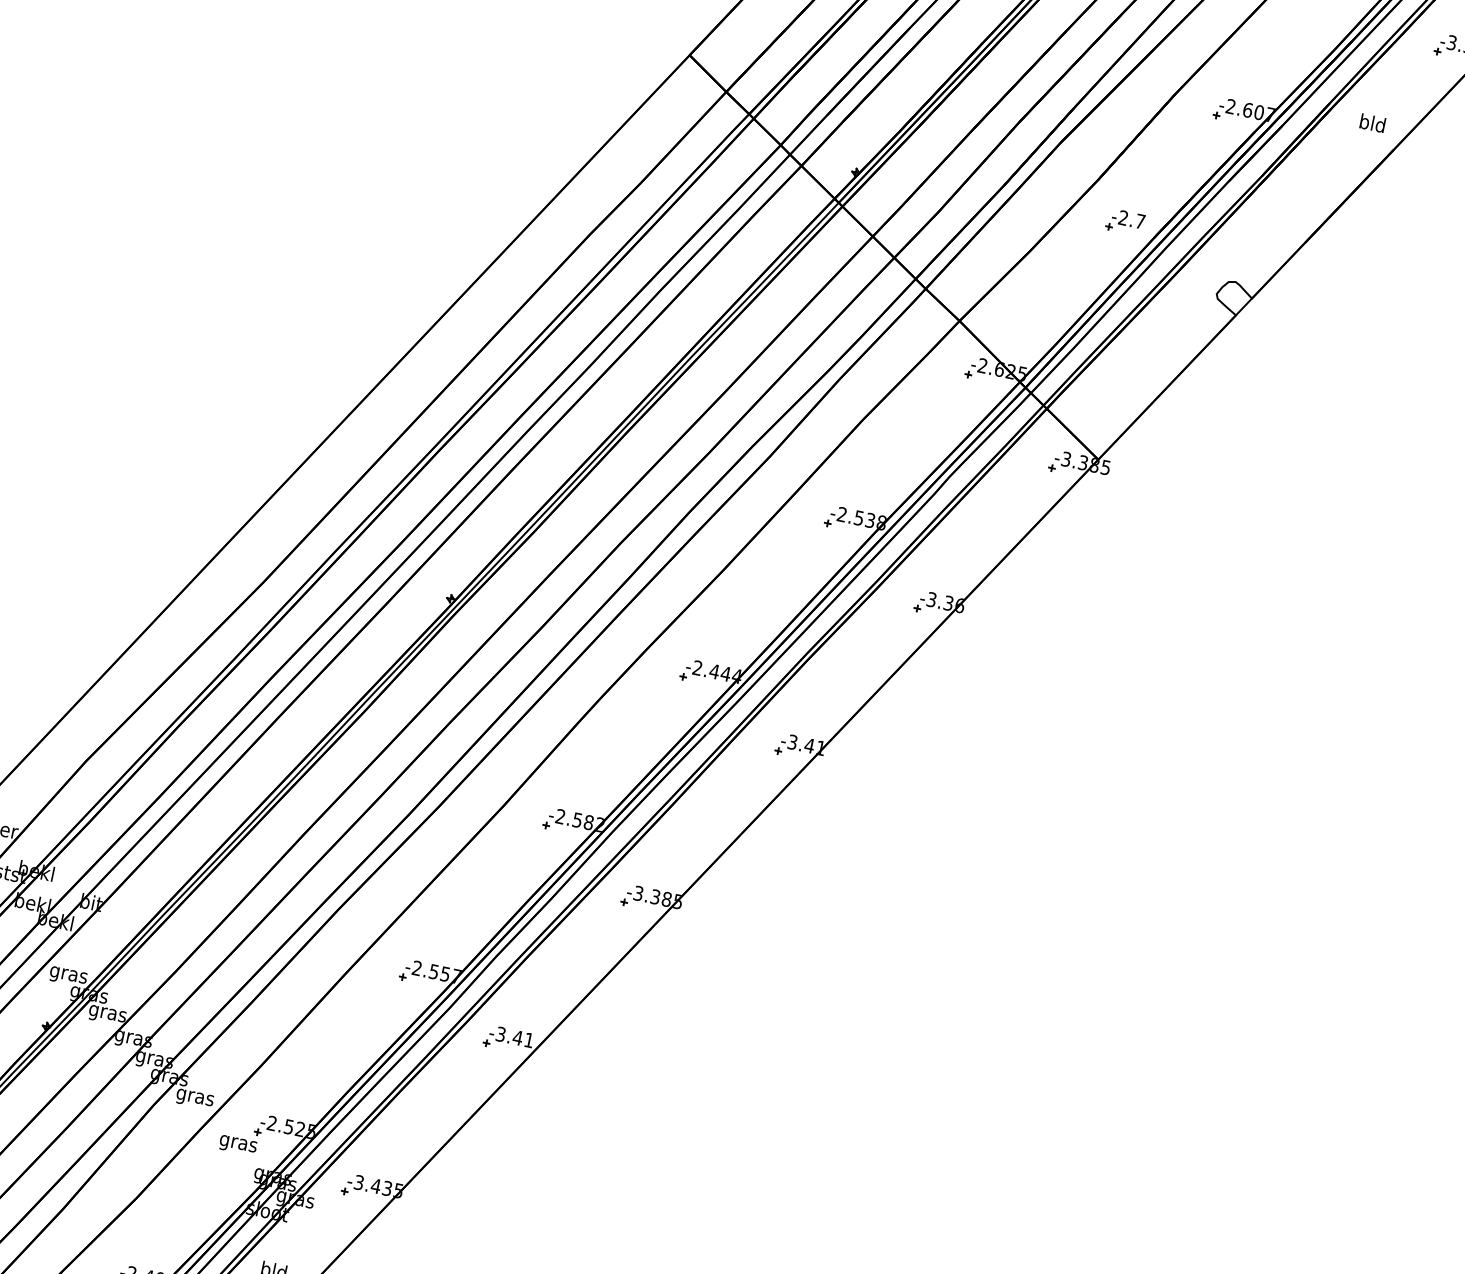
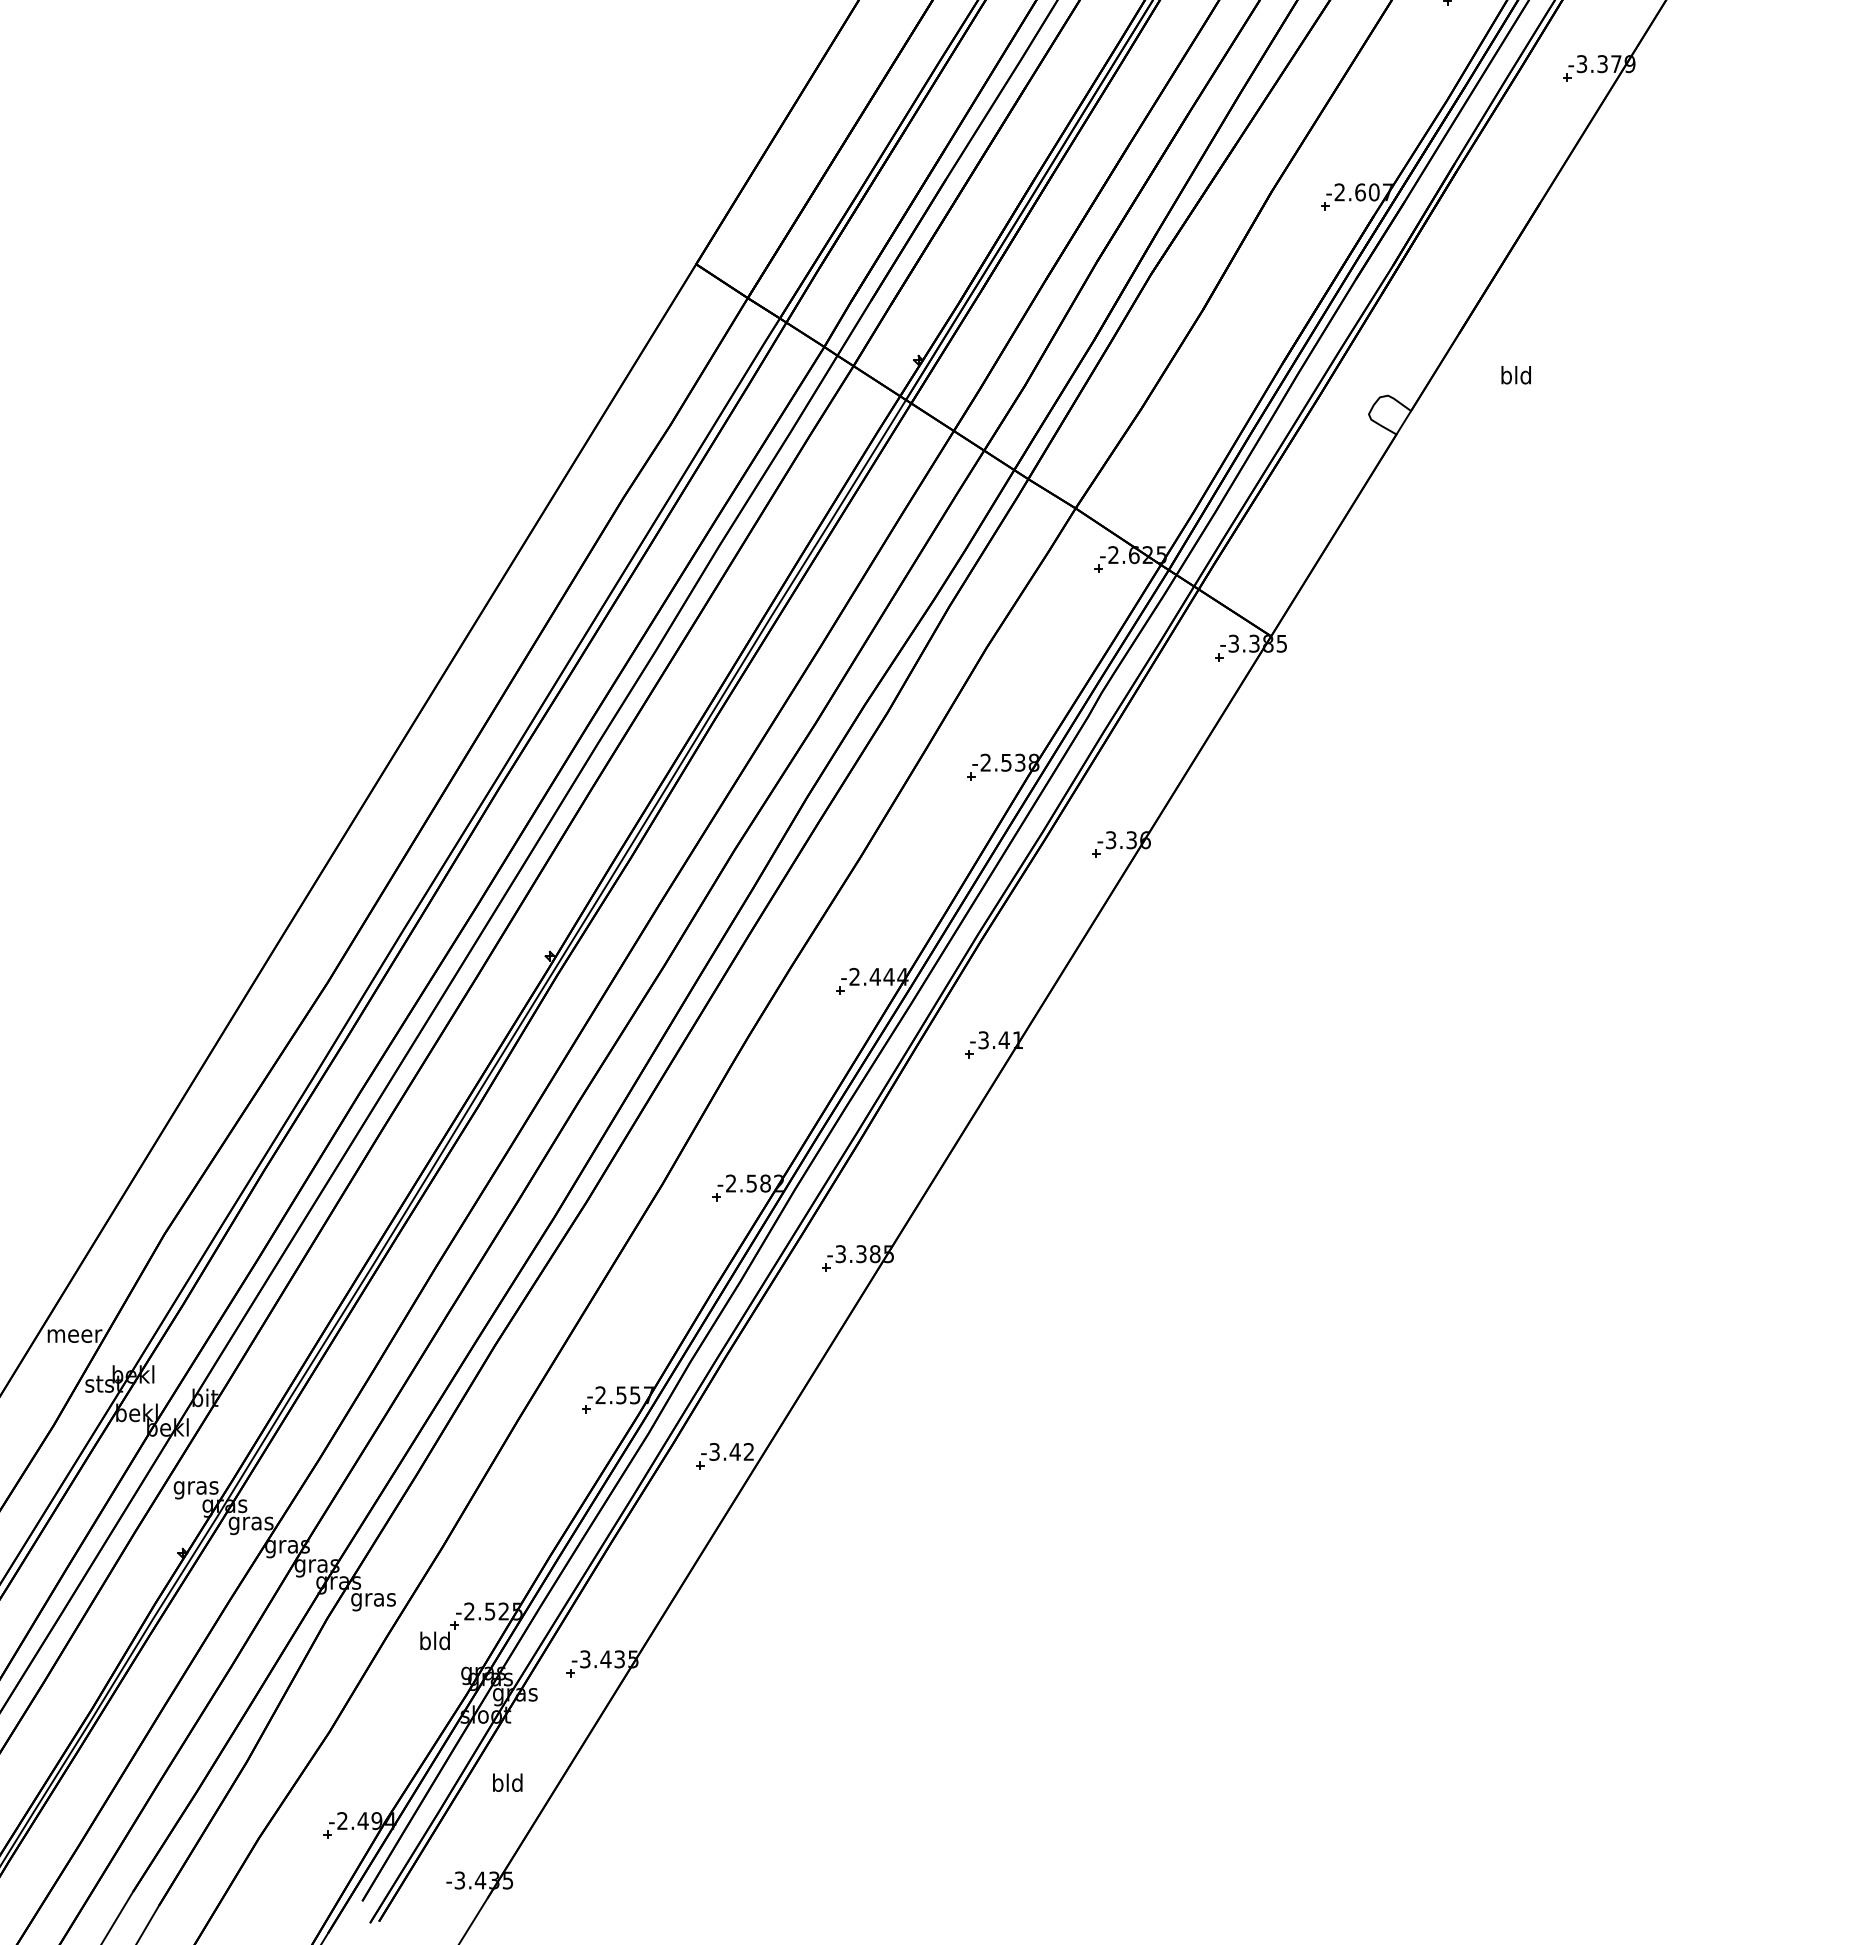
text: (1372, 123) -> (1515, 375), moved
part: (1125, 222) -> (1245, 352), removed
text: (528, 1039) -> (748, 1451), -3.41 -> -3.42
text: (238, 1142) -> (434, 1642), gras -> bld

